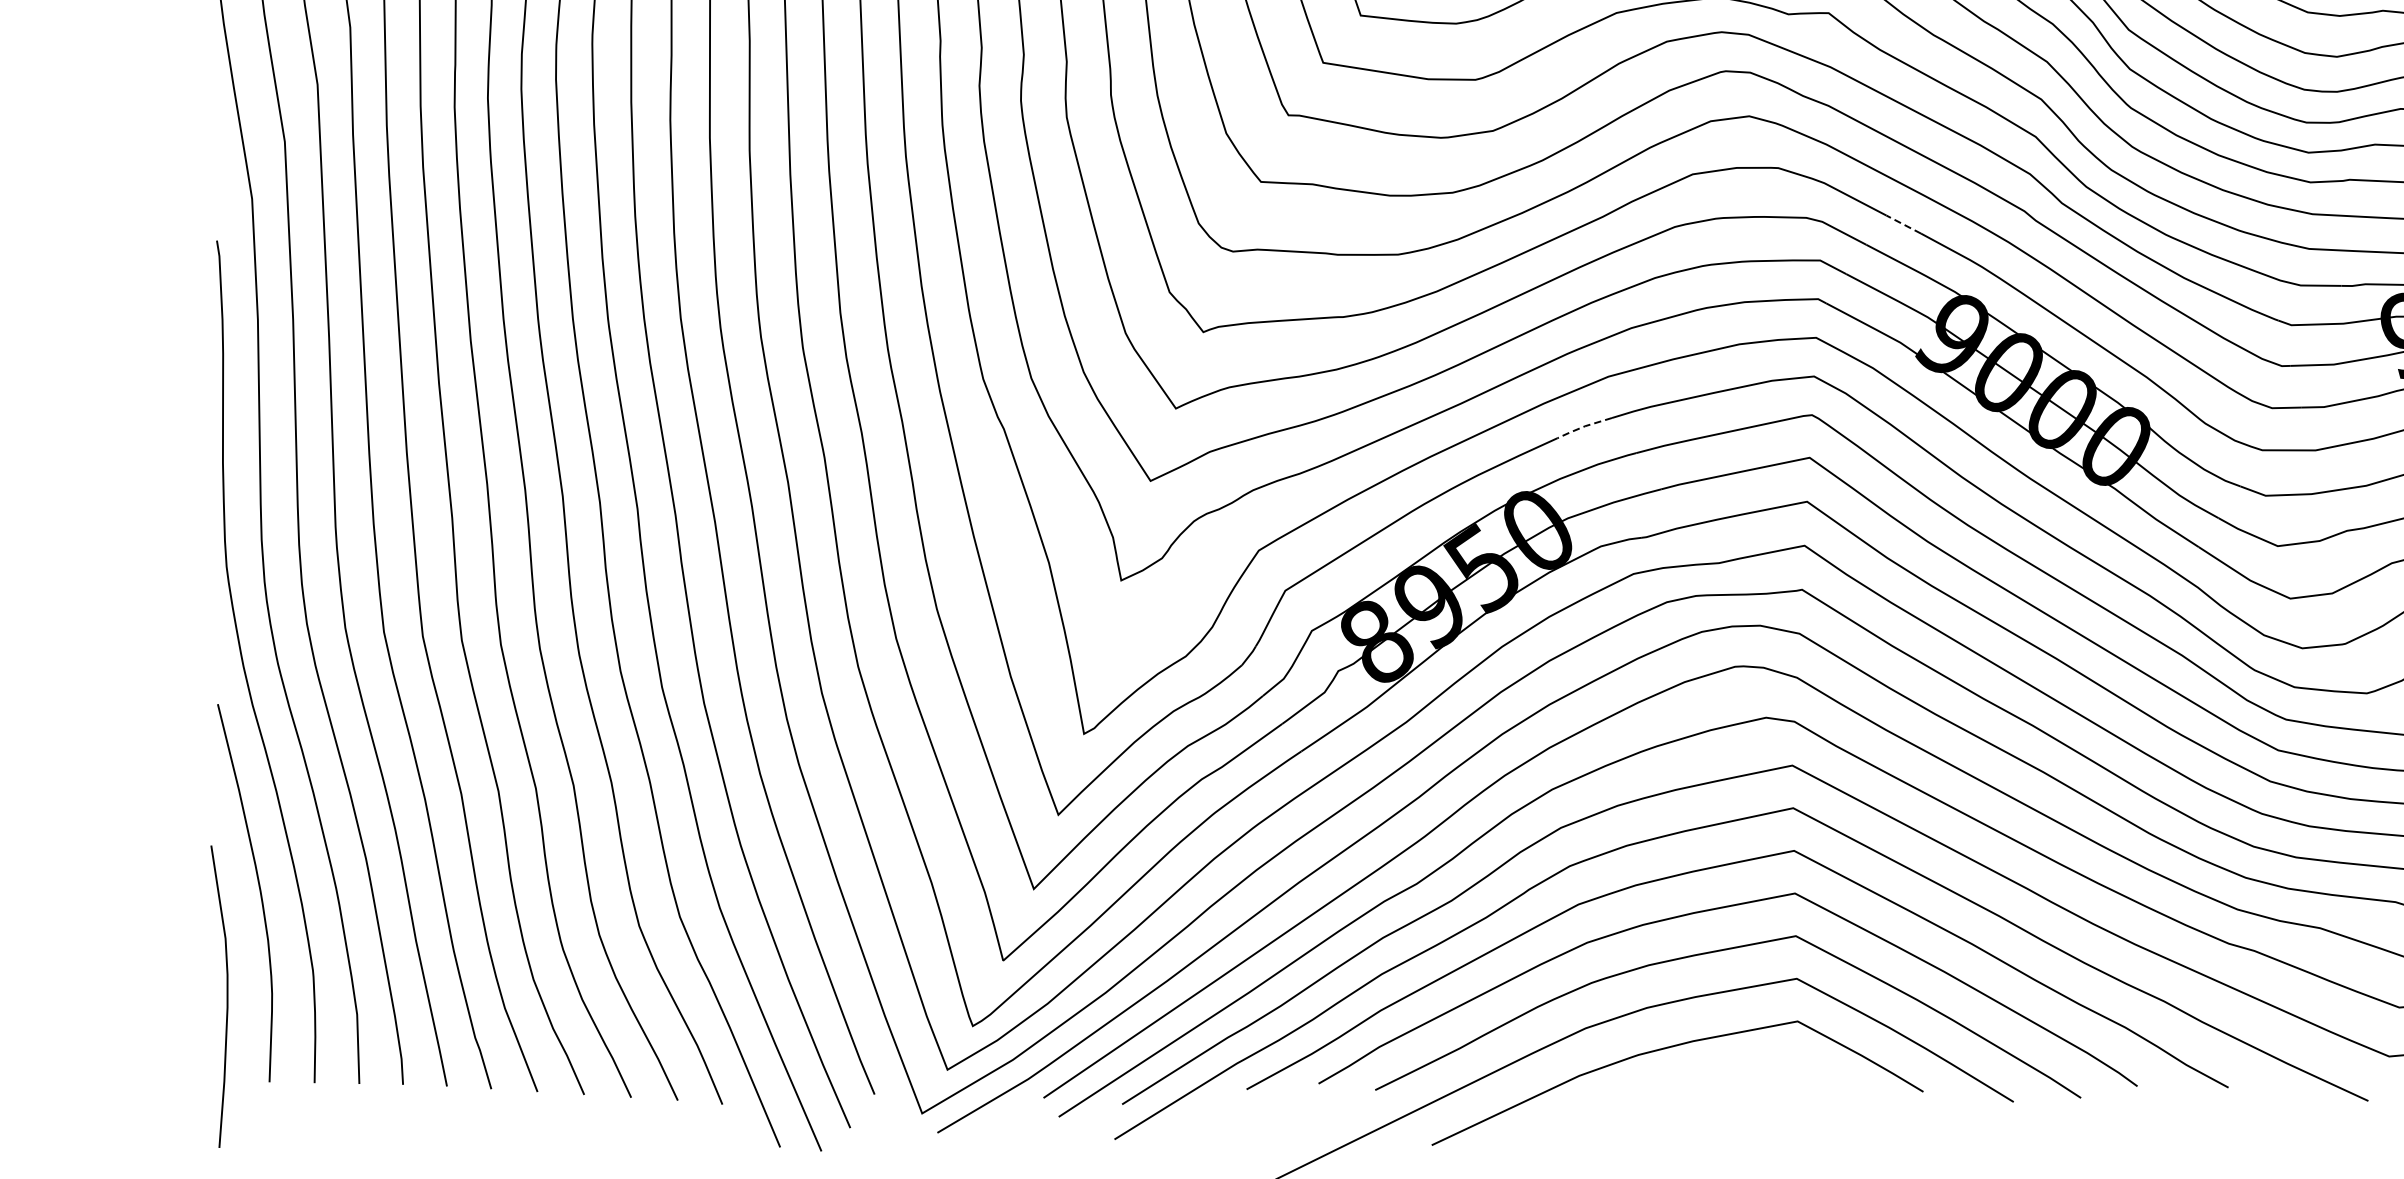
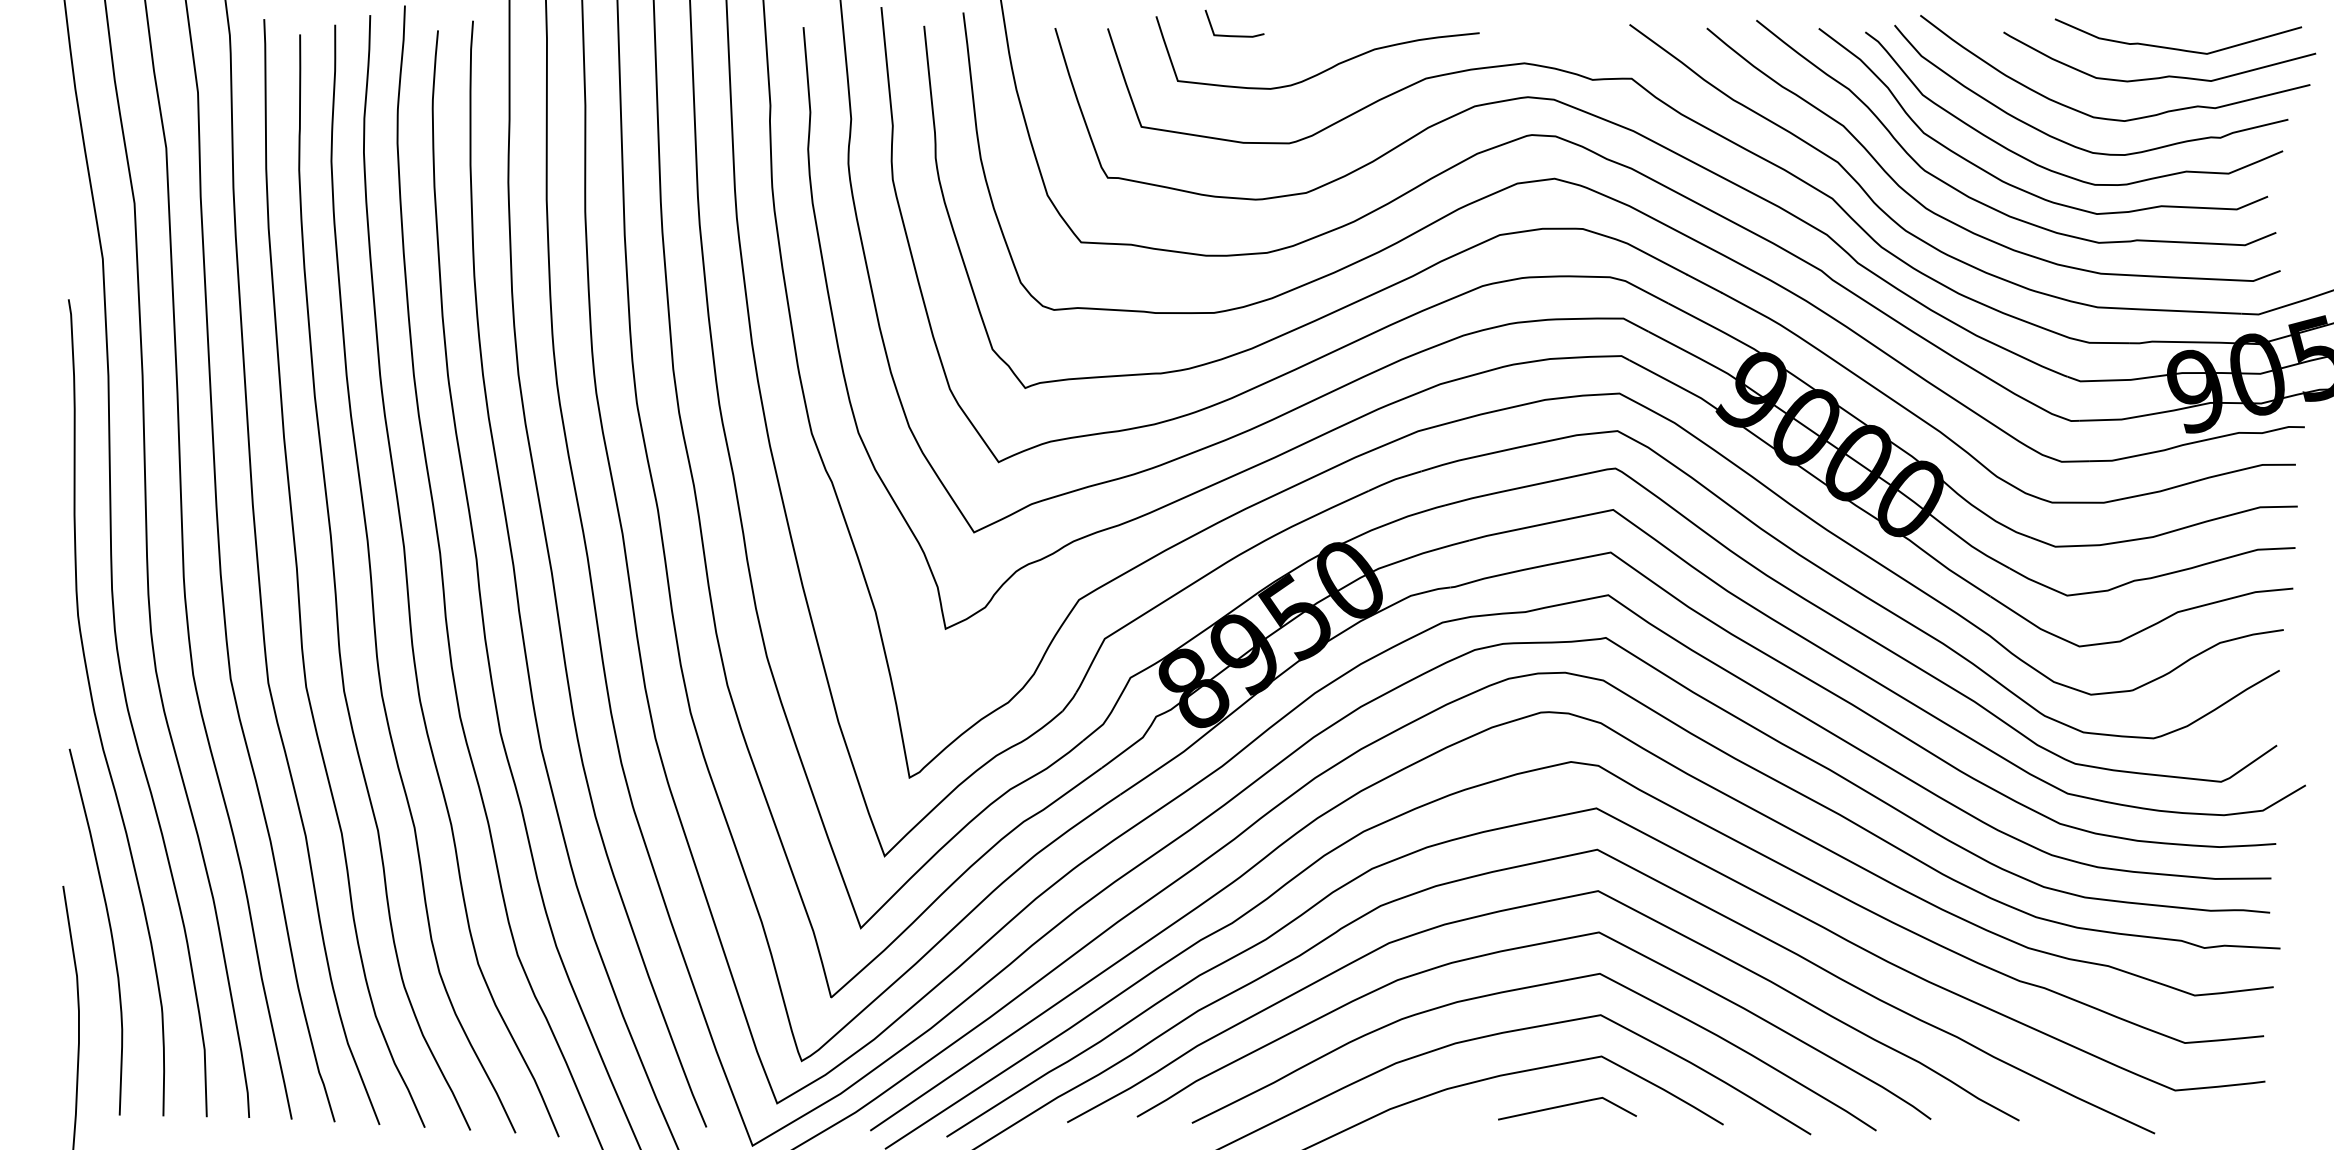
line: (1903, 224) -> (1704, 283), dashed -> solid
line: (1584, 426) -> (1394, 479), dashed -> solid
curve: (1761, 1072) -> (1566, 1106), added

